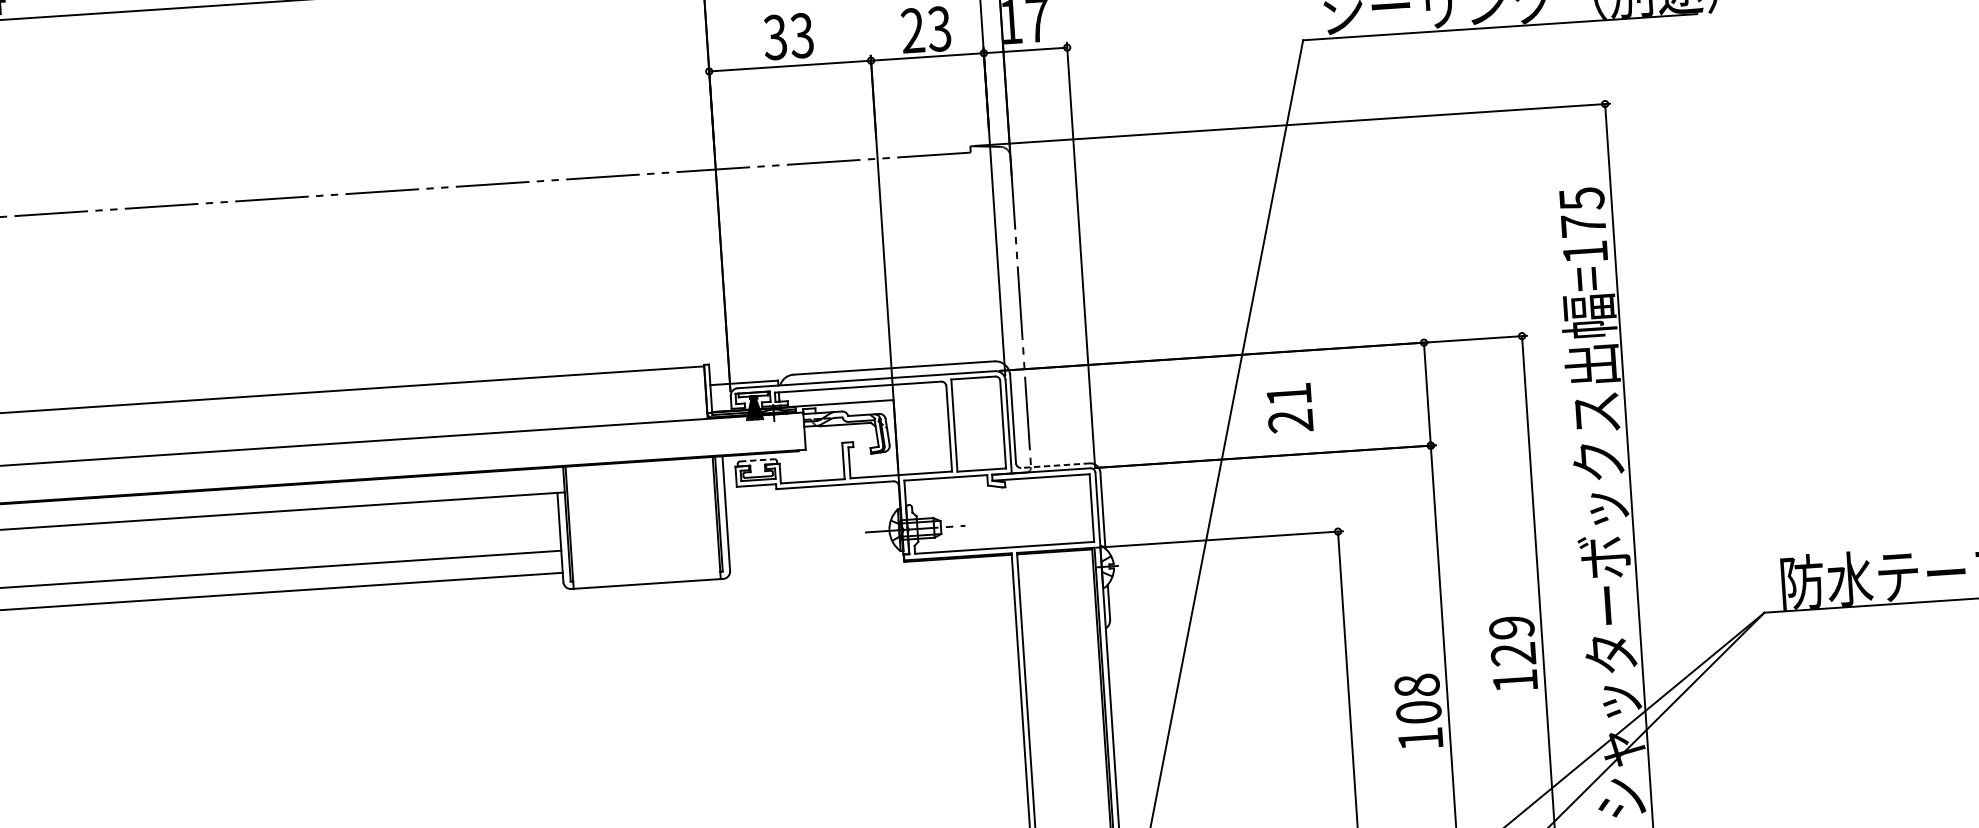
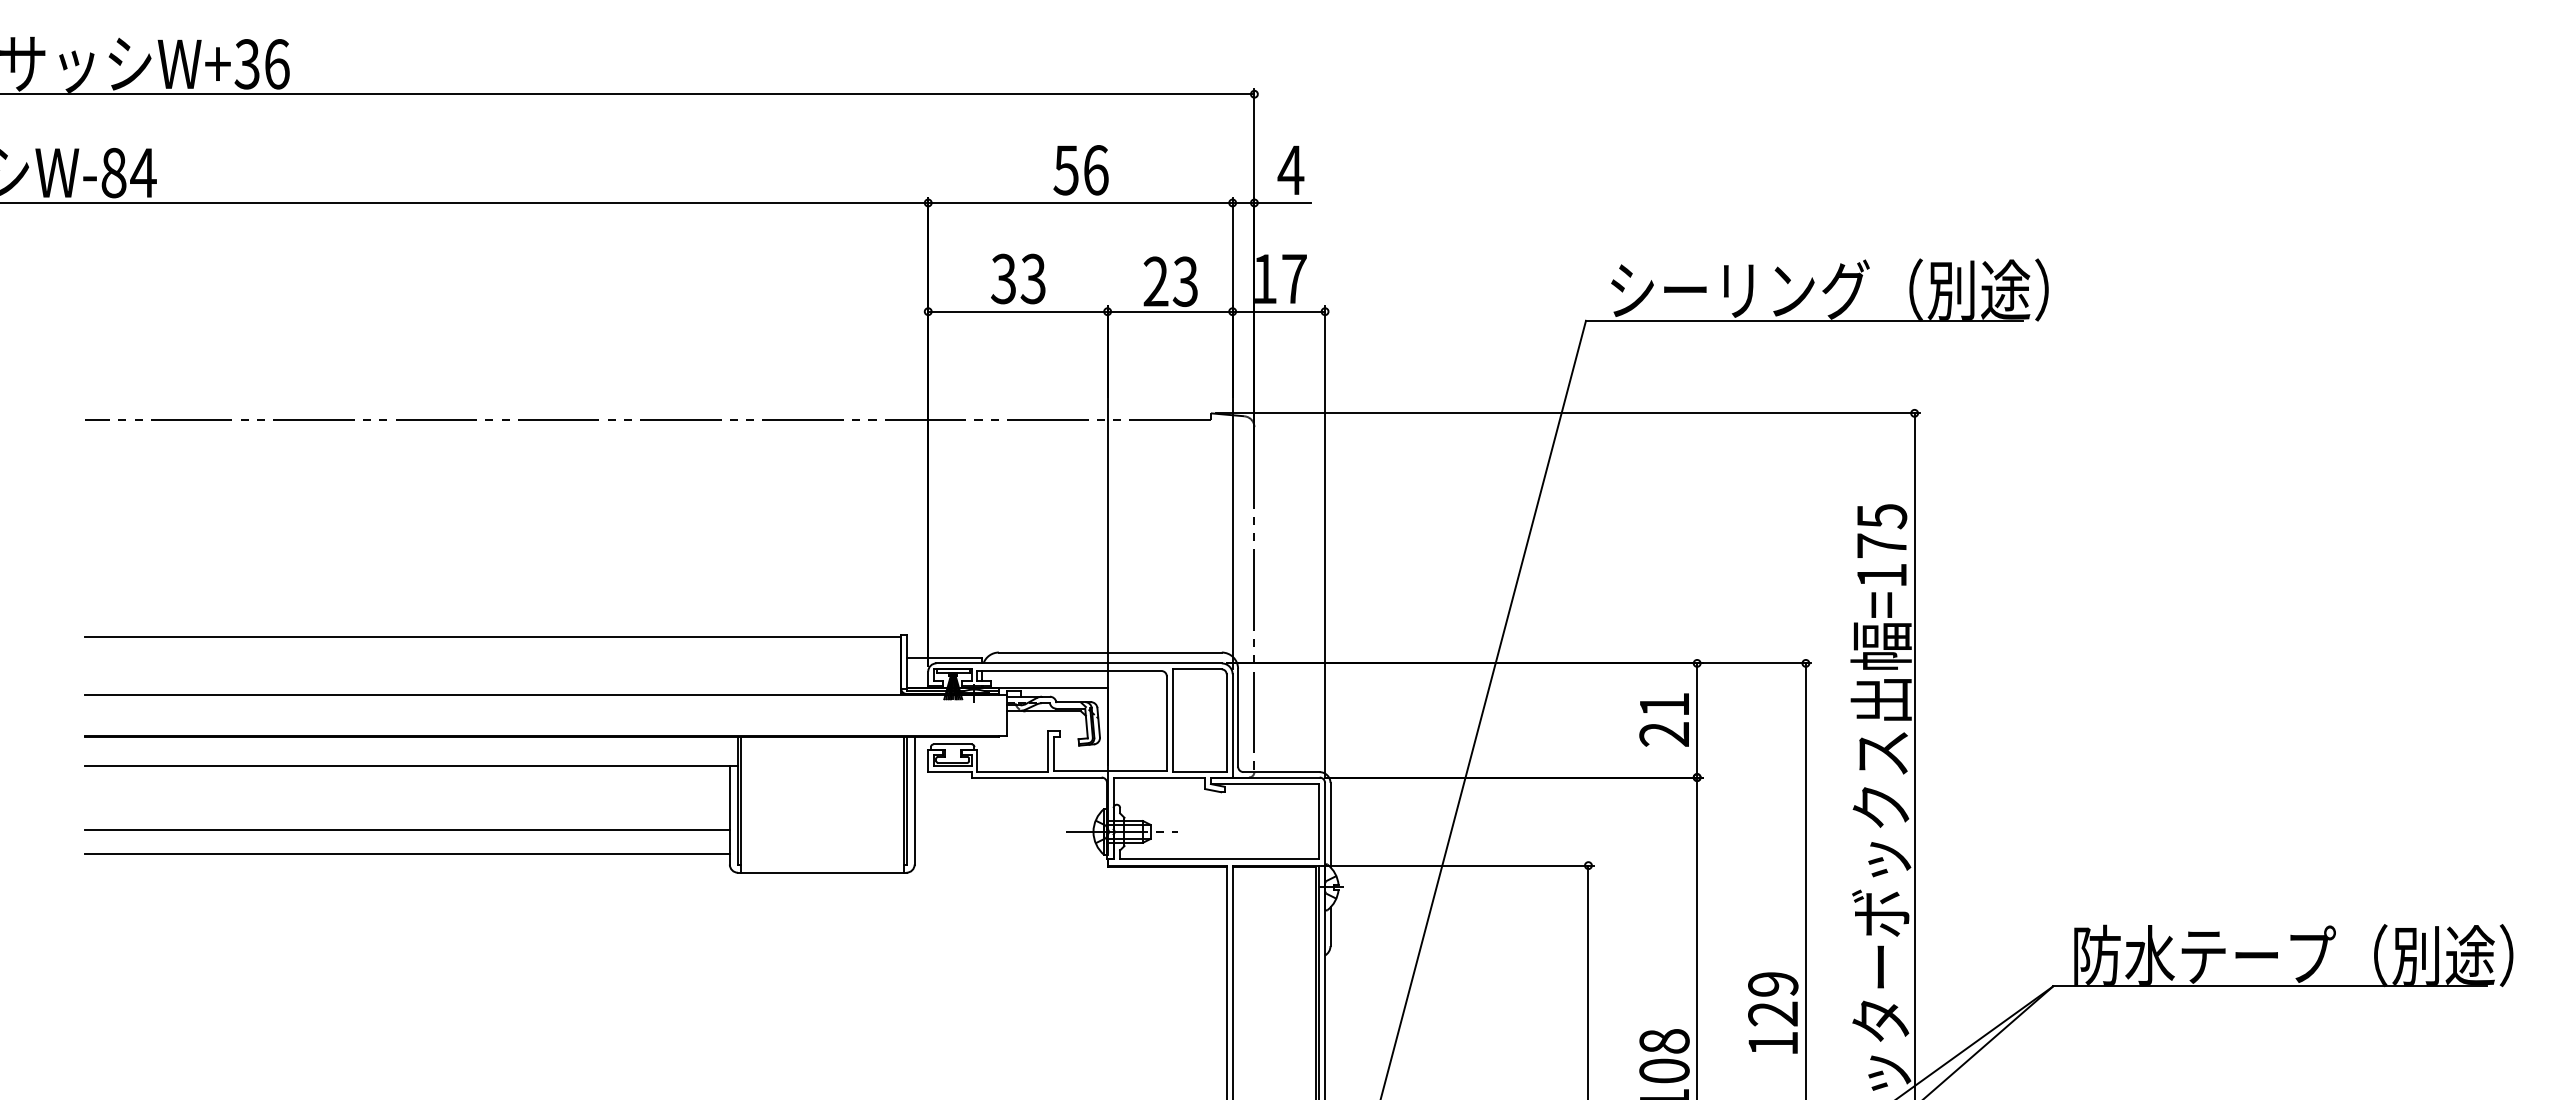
text: (1289, 407) -> (1663, 719), moved
line: (757, 460) -> (953, 744), dashed -> solid
line: (1055, 466) -> (1281, 772), dashed -> solid

